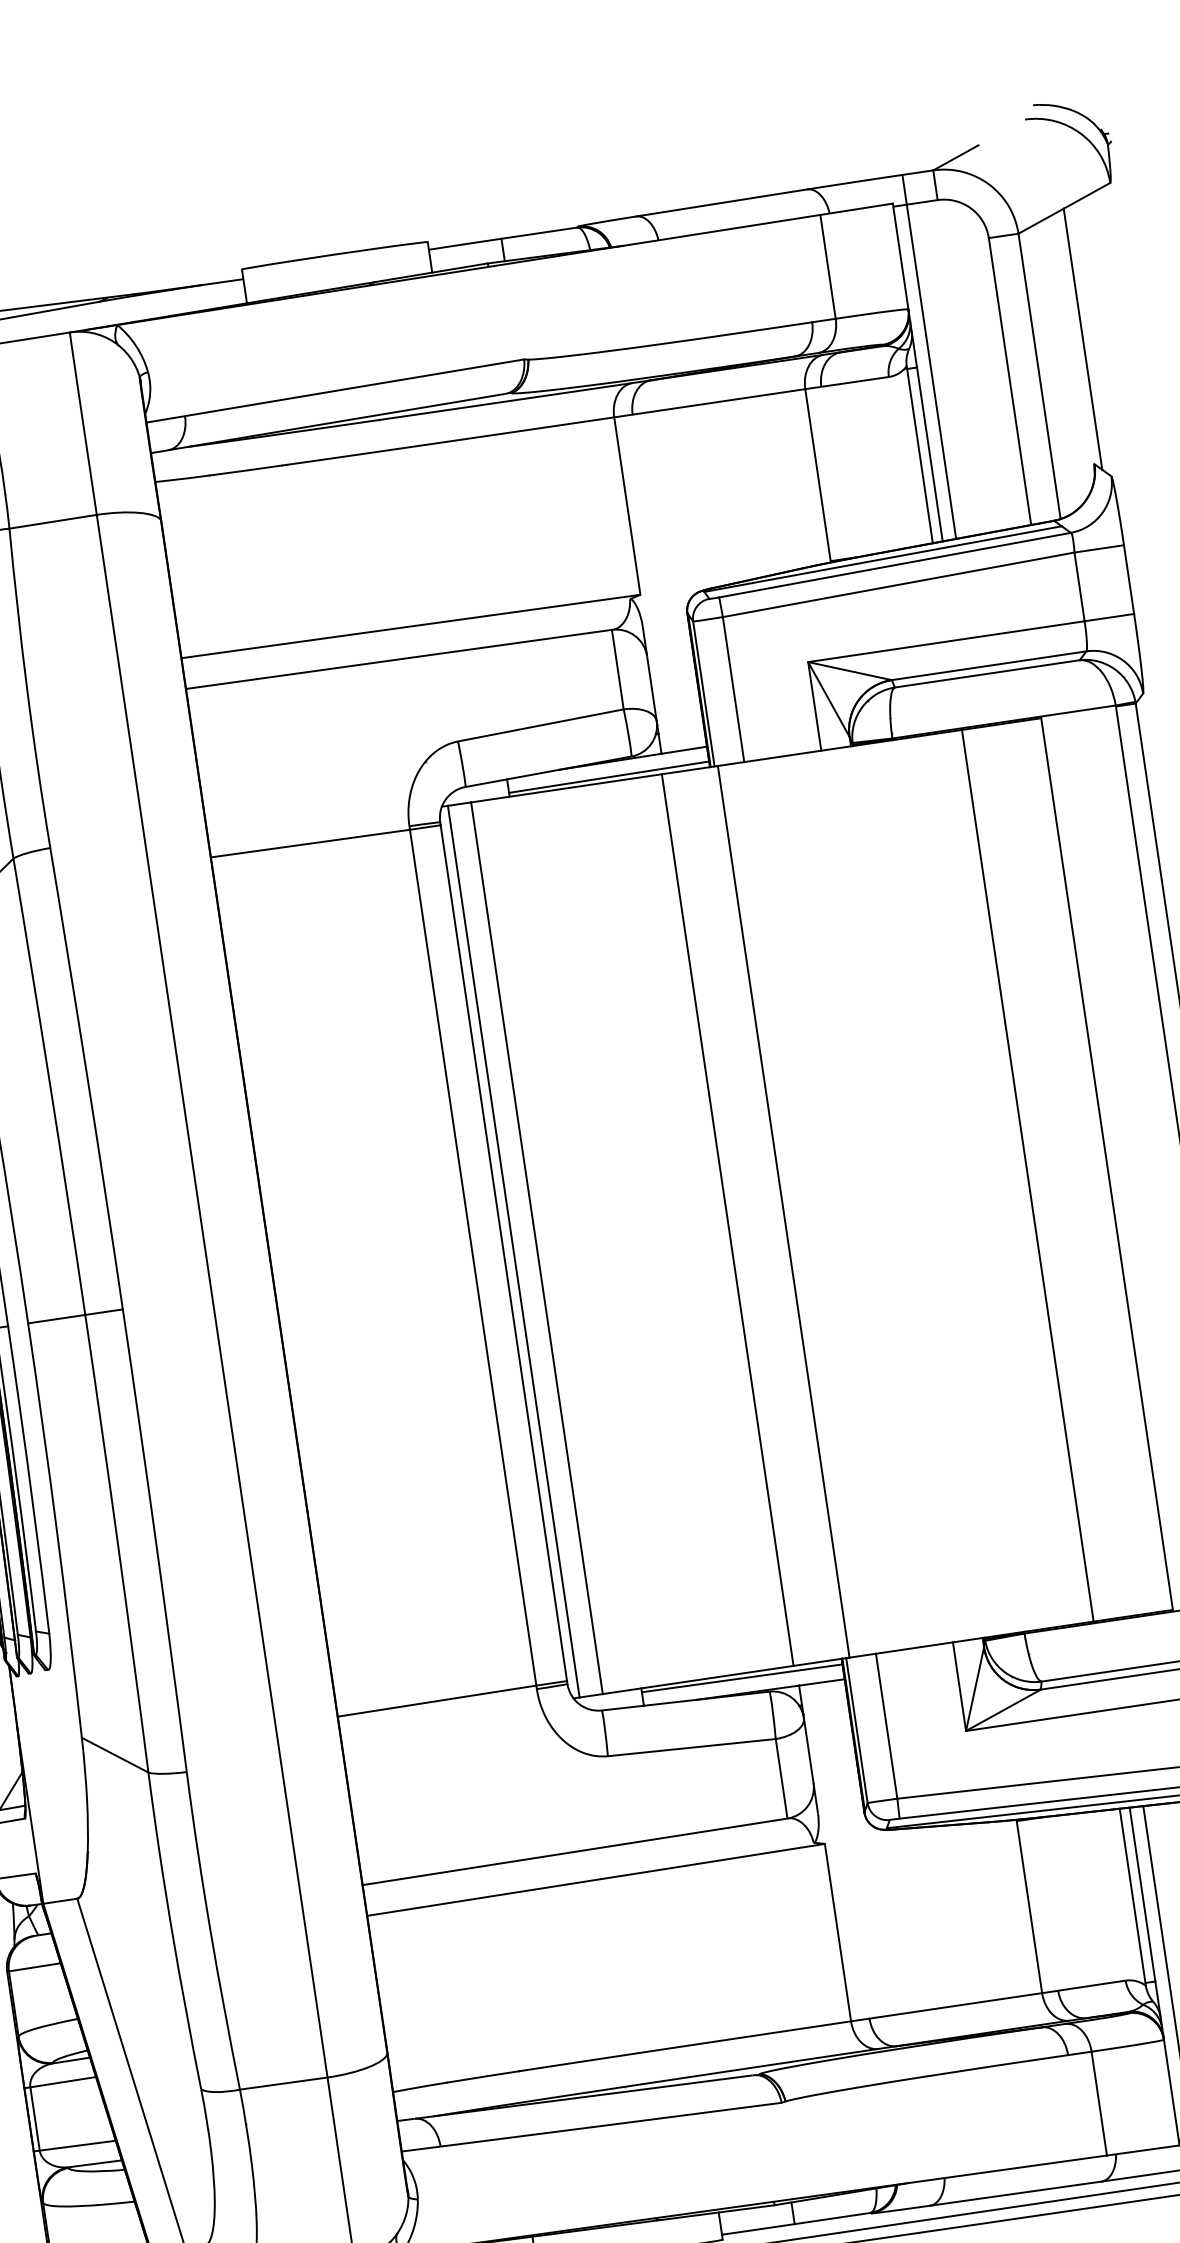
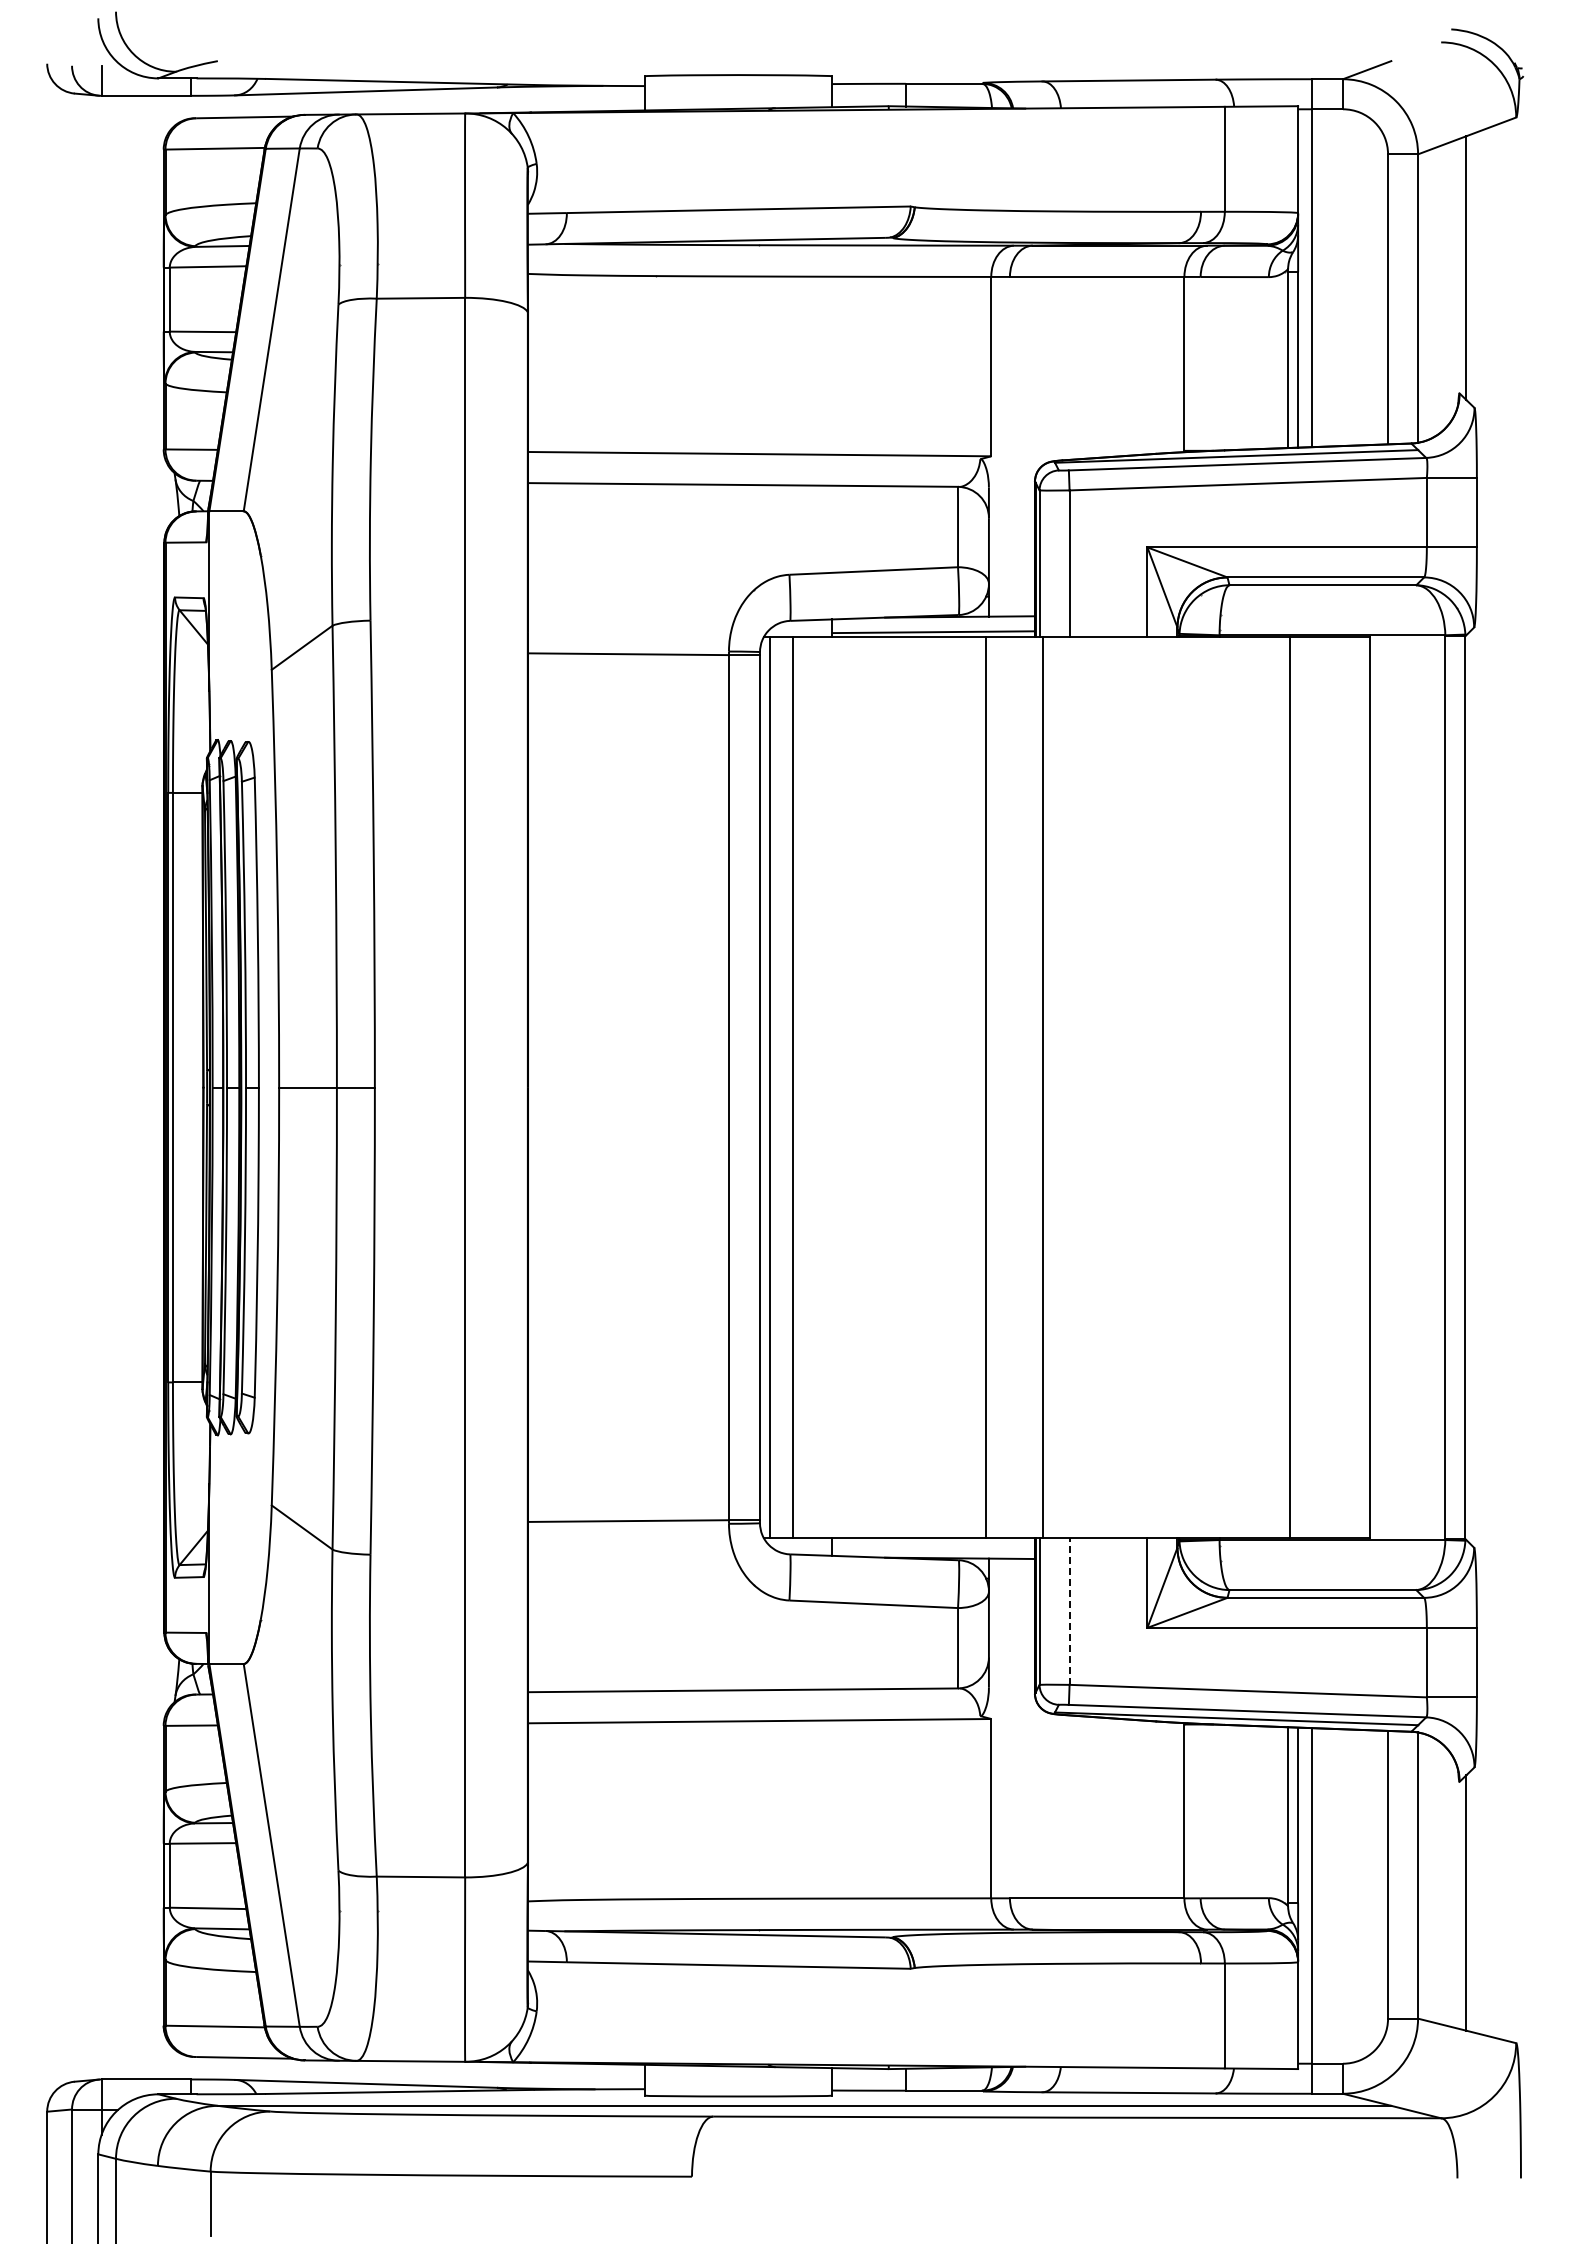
line: (741, 1677) -> (933, 1542), removed
line: (886, 1726) -> (1069, 1611), solid -> dashed

